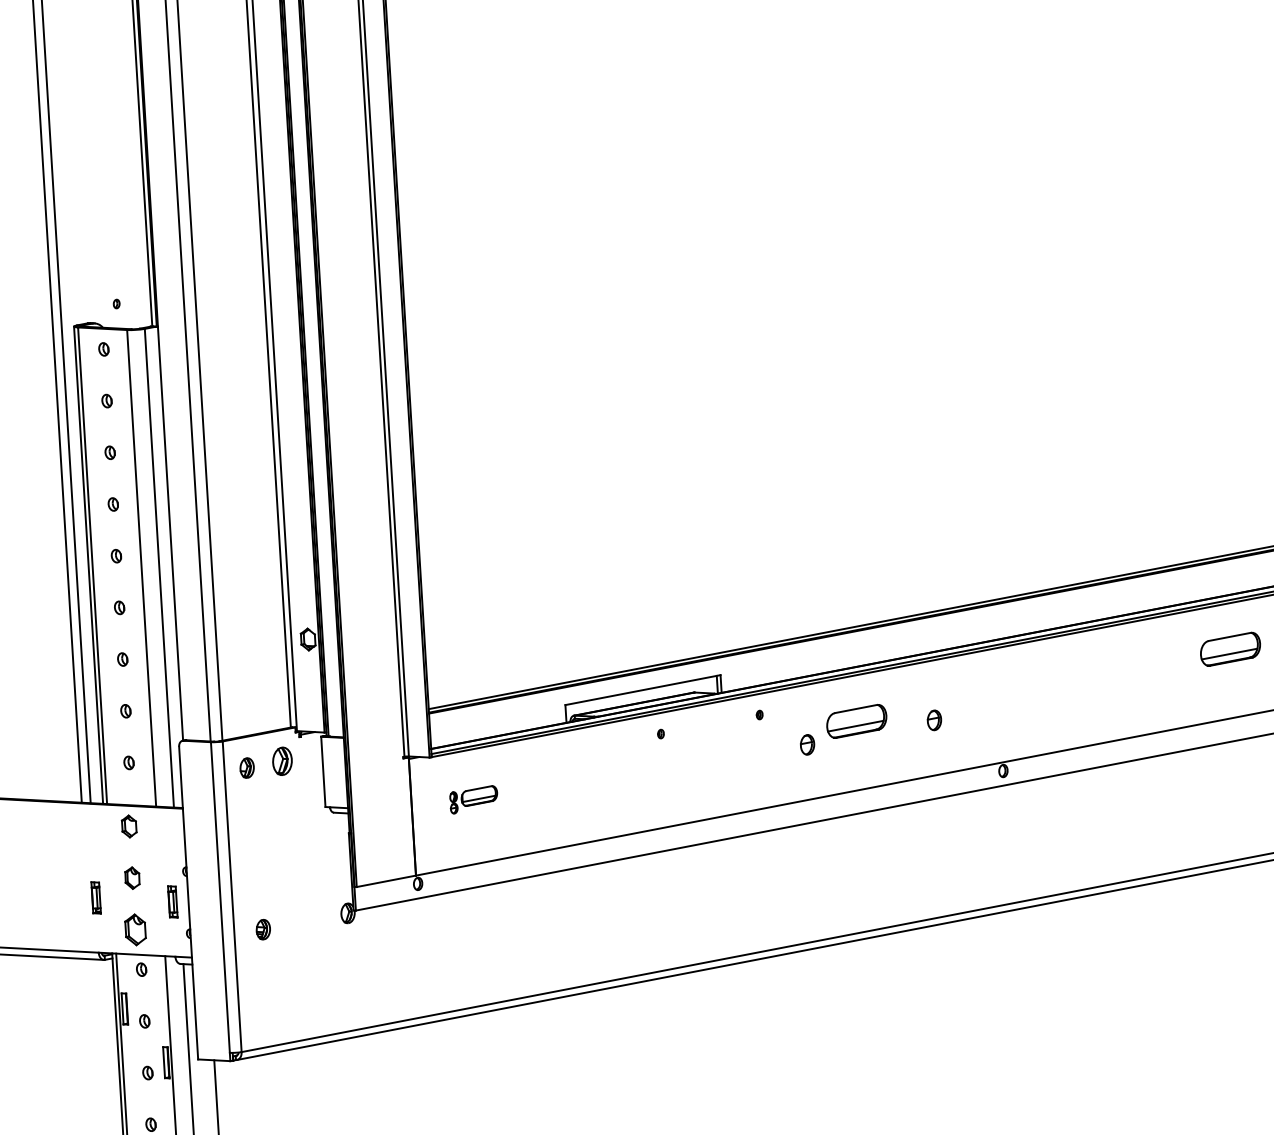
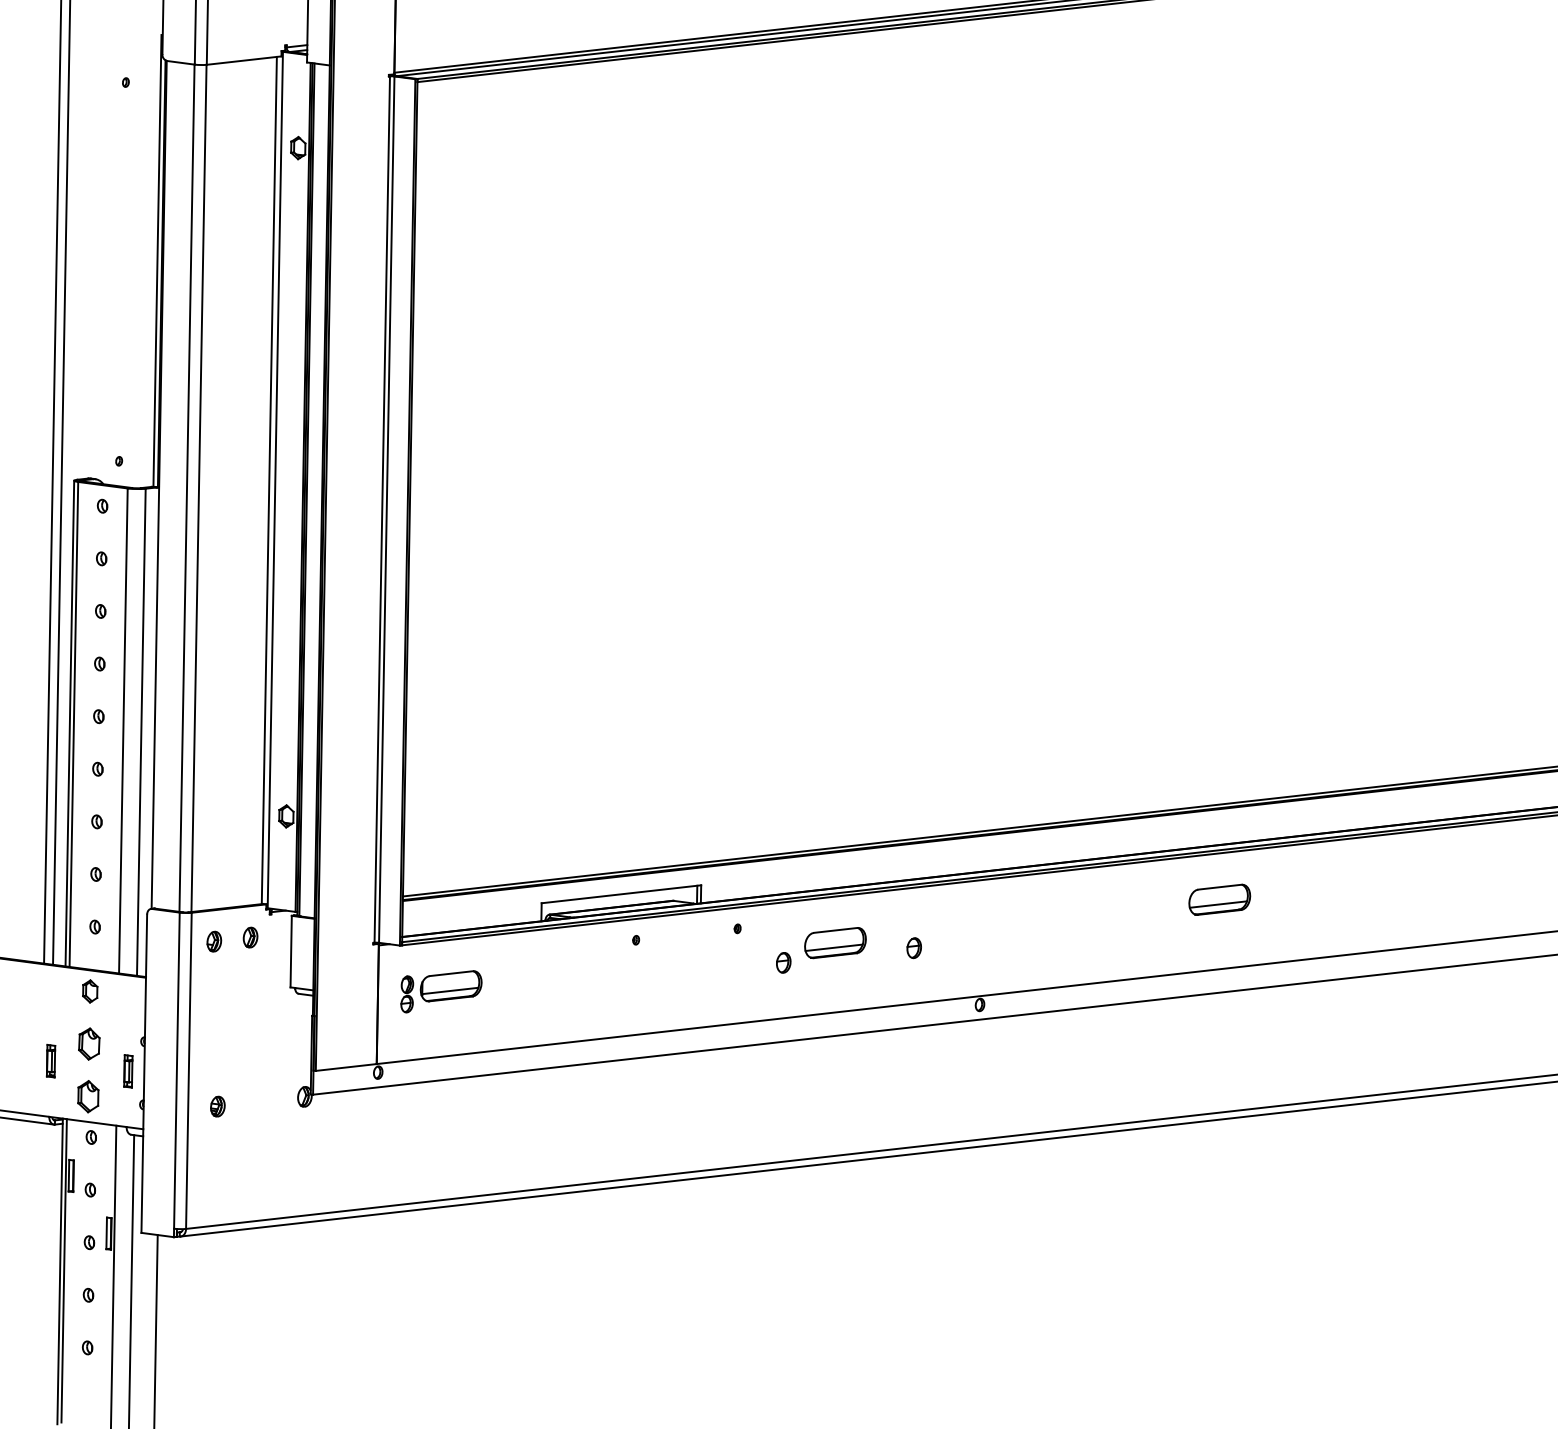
part: (282, 761) -> (250, 937), size x0.71
part: (473, 799) -> (441, 991), size x1.67
part: (132, 877) -> (89, 1043), size x1.43

